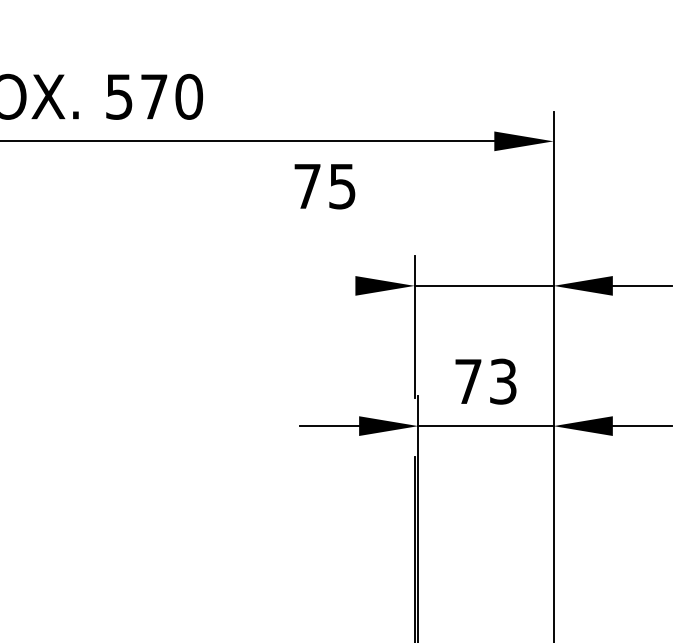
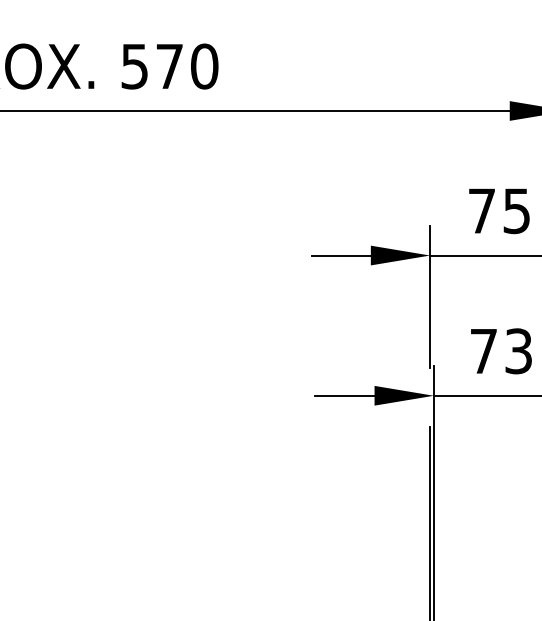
text: (324, 186) -> (498, 211), moved
line: (325, 285) -> (340, 255), added

